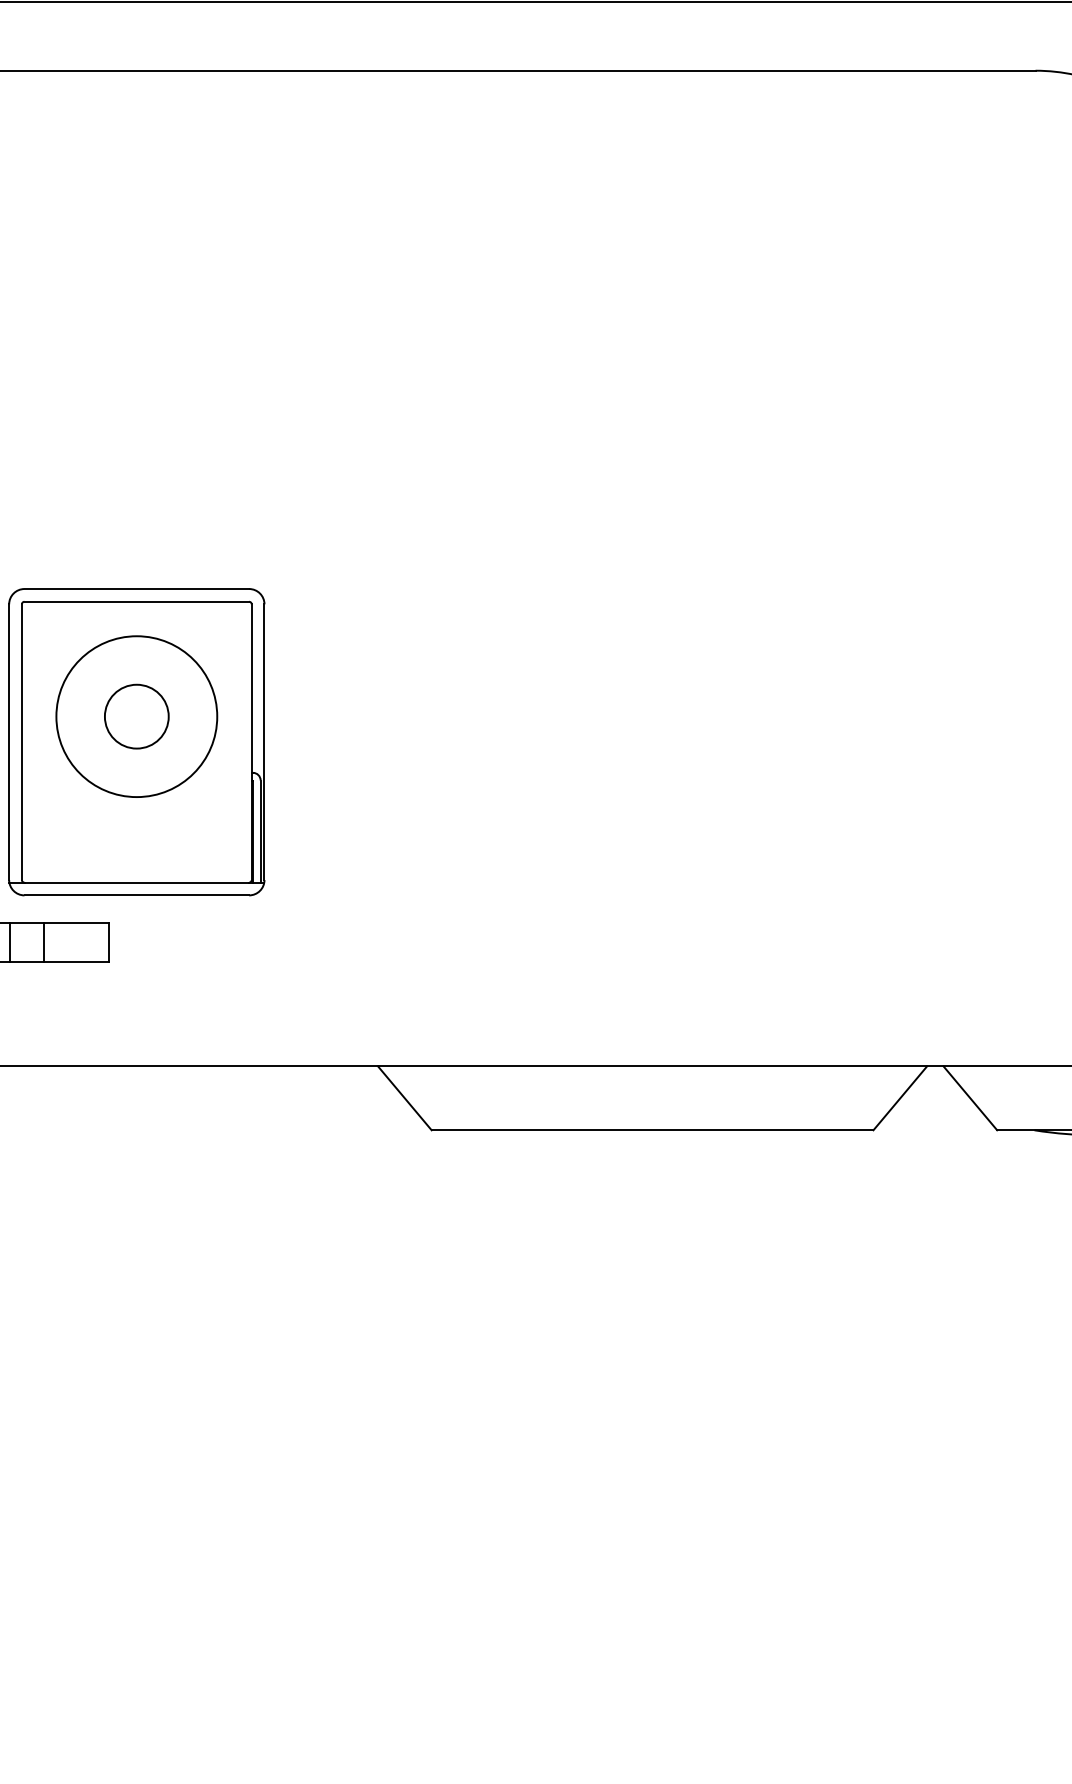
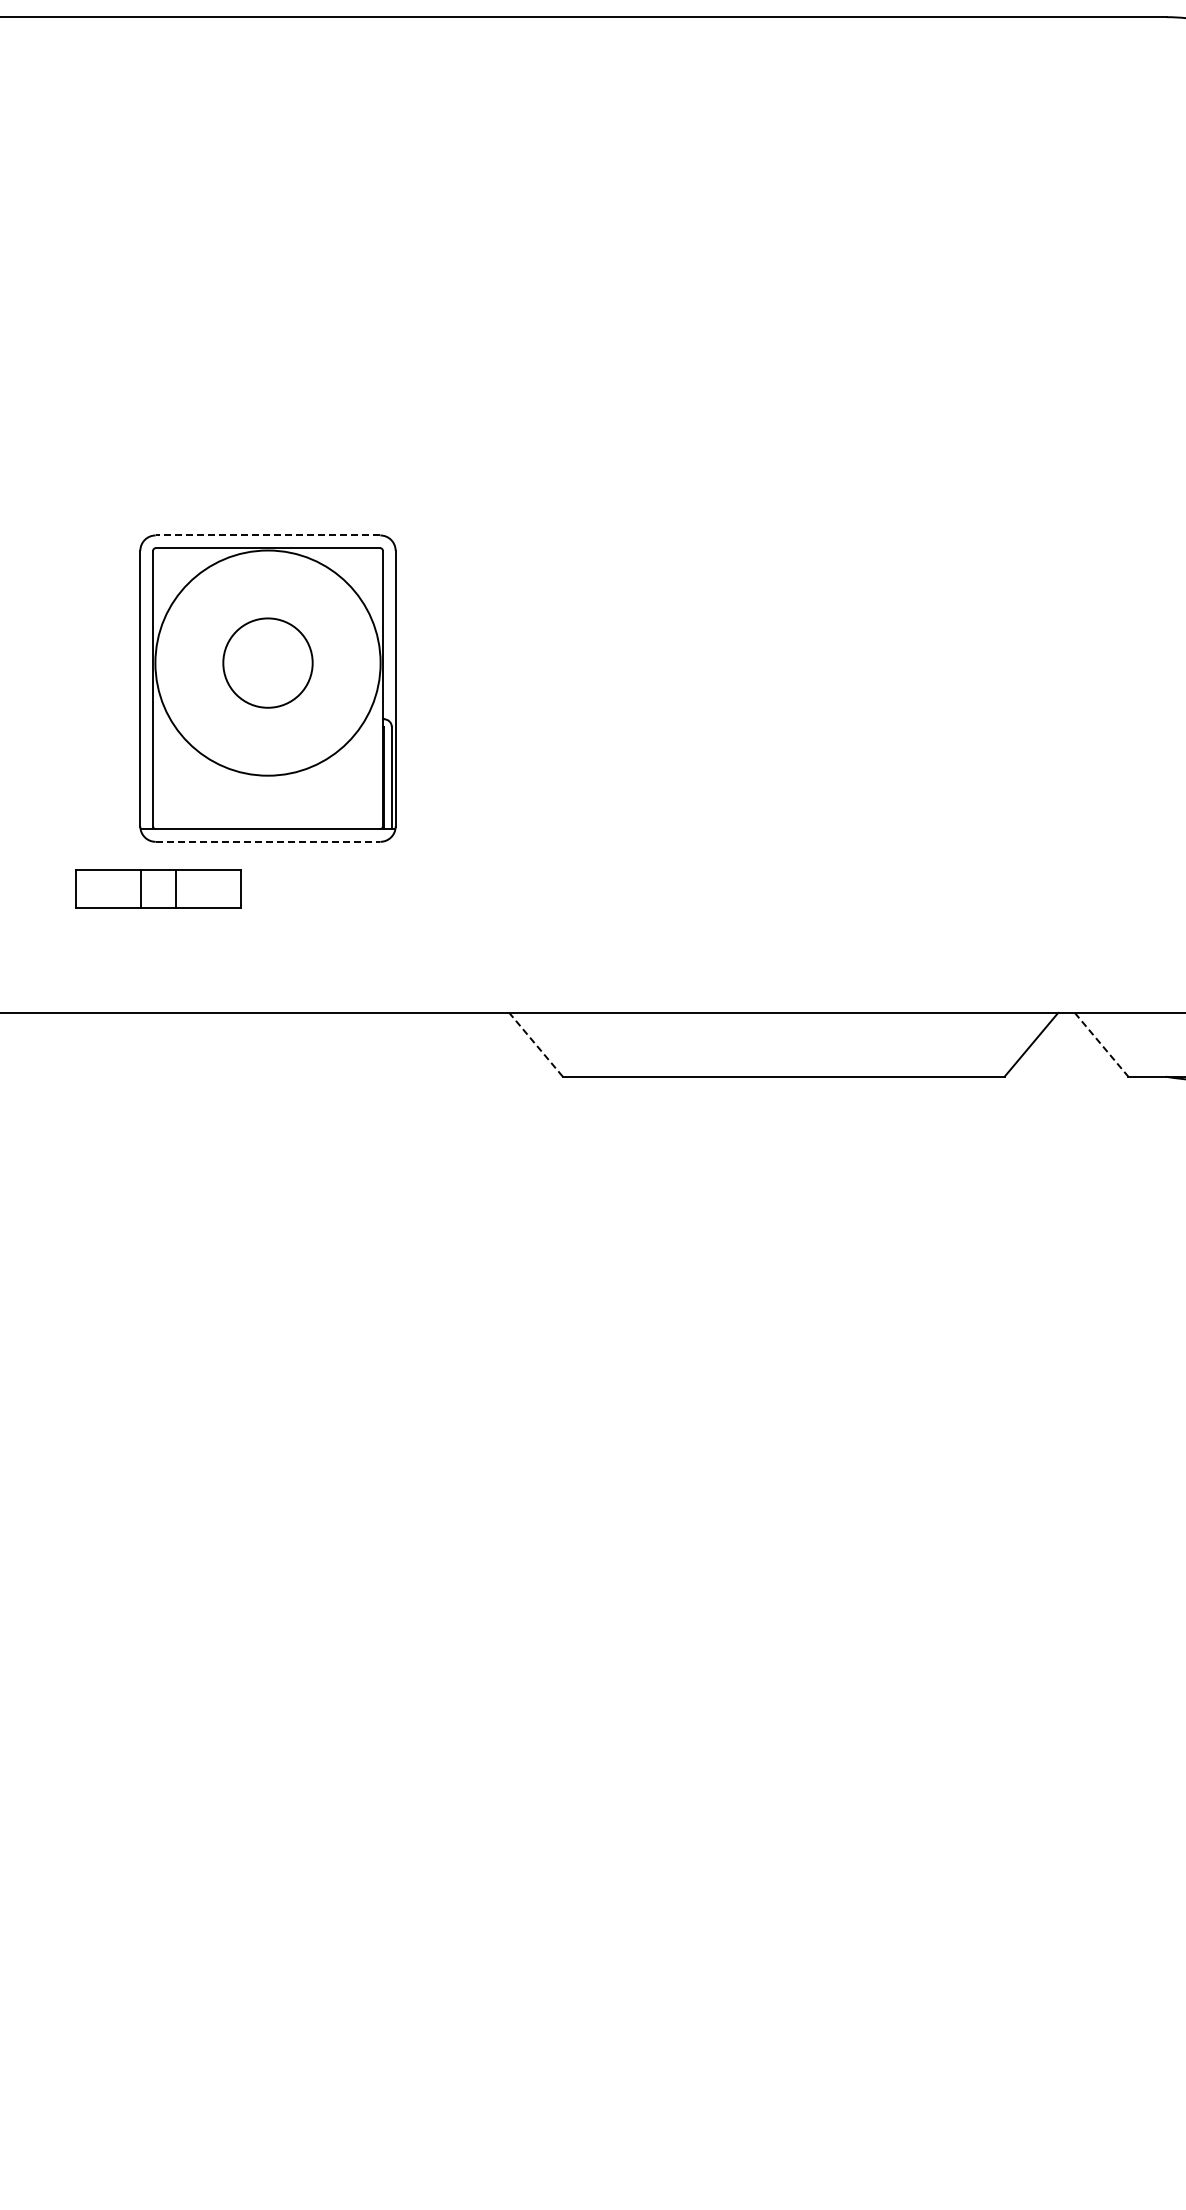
line: (136, 589) -> (267, 535), solid -> dashed
circle: (136, 716) -> (267, 662), size x1.4
circle: (136, 717) -> (267, 663), size x1.4
line: (137, 895) -> (268, 841), solid -> dashed
line: (405, 1098) -> (536, 1044), solid -> dashed
line: (970, 1098) -> (1101, 1044), solid -> dashed

